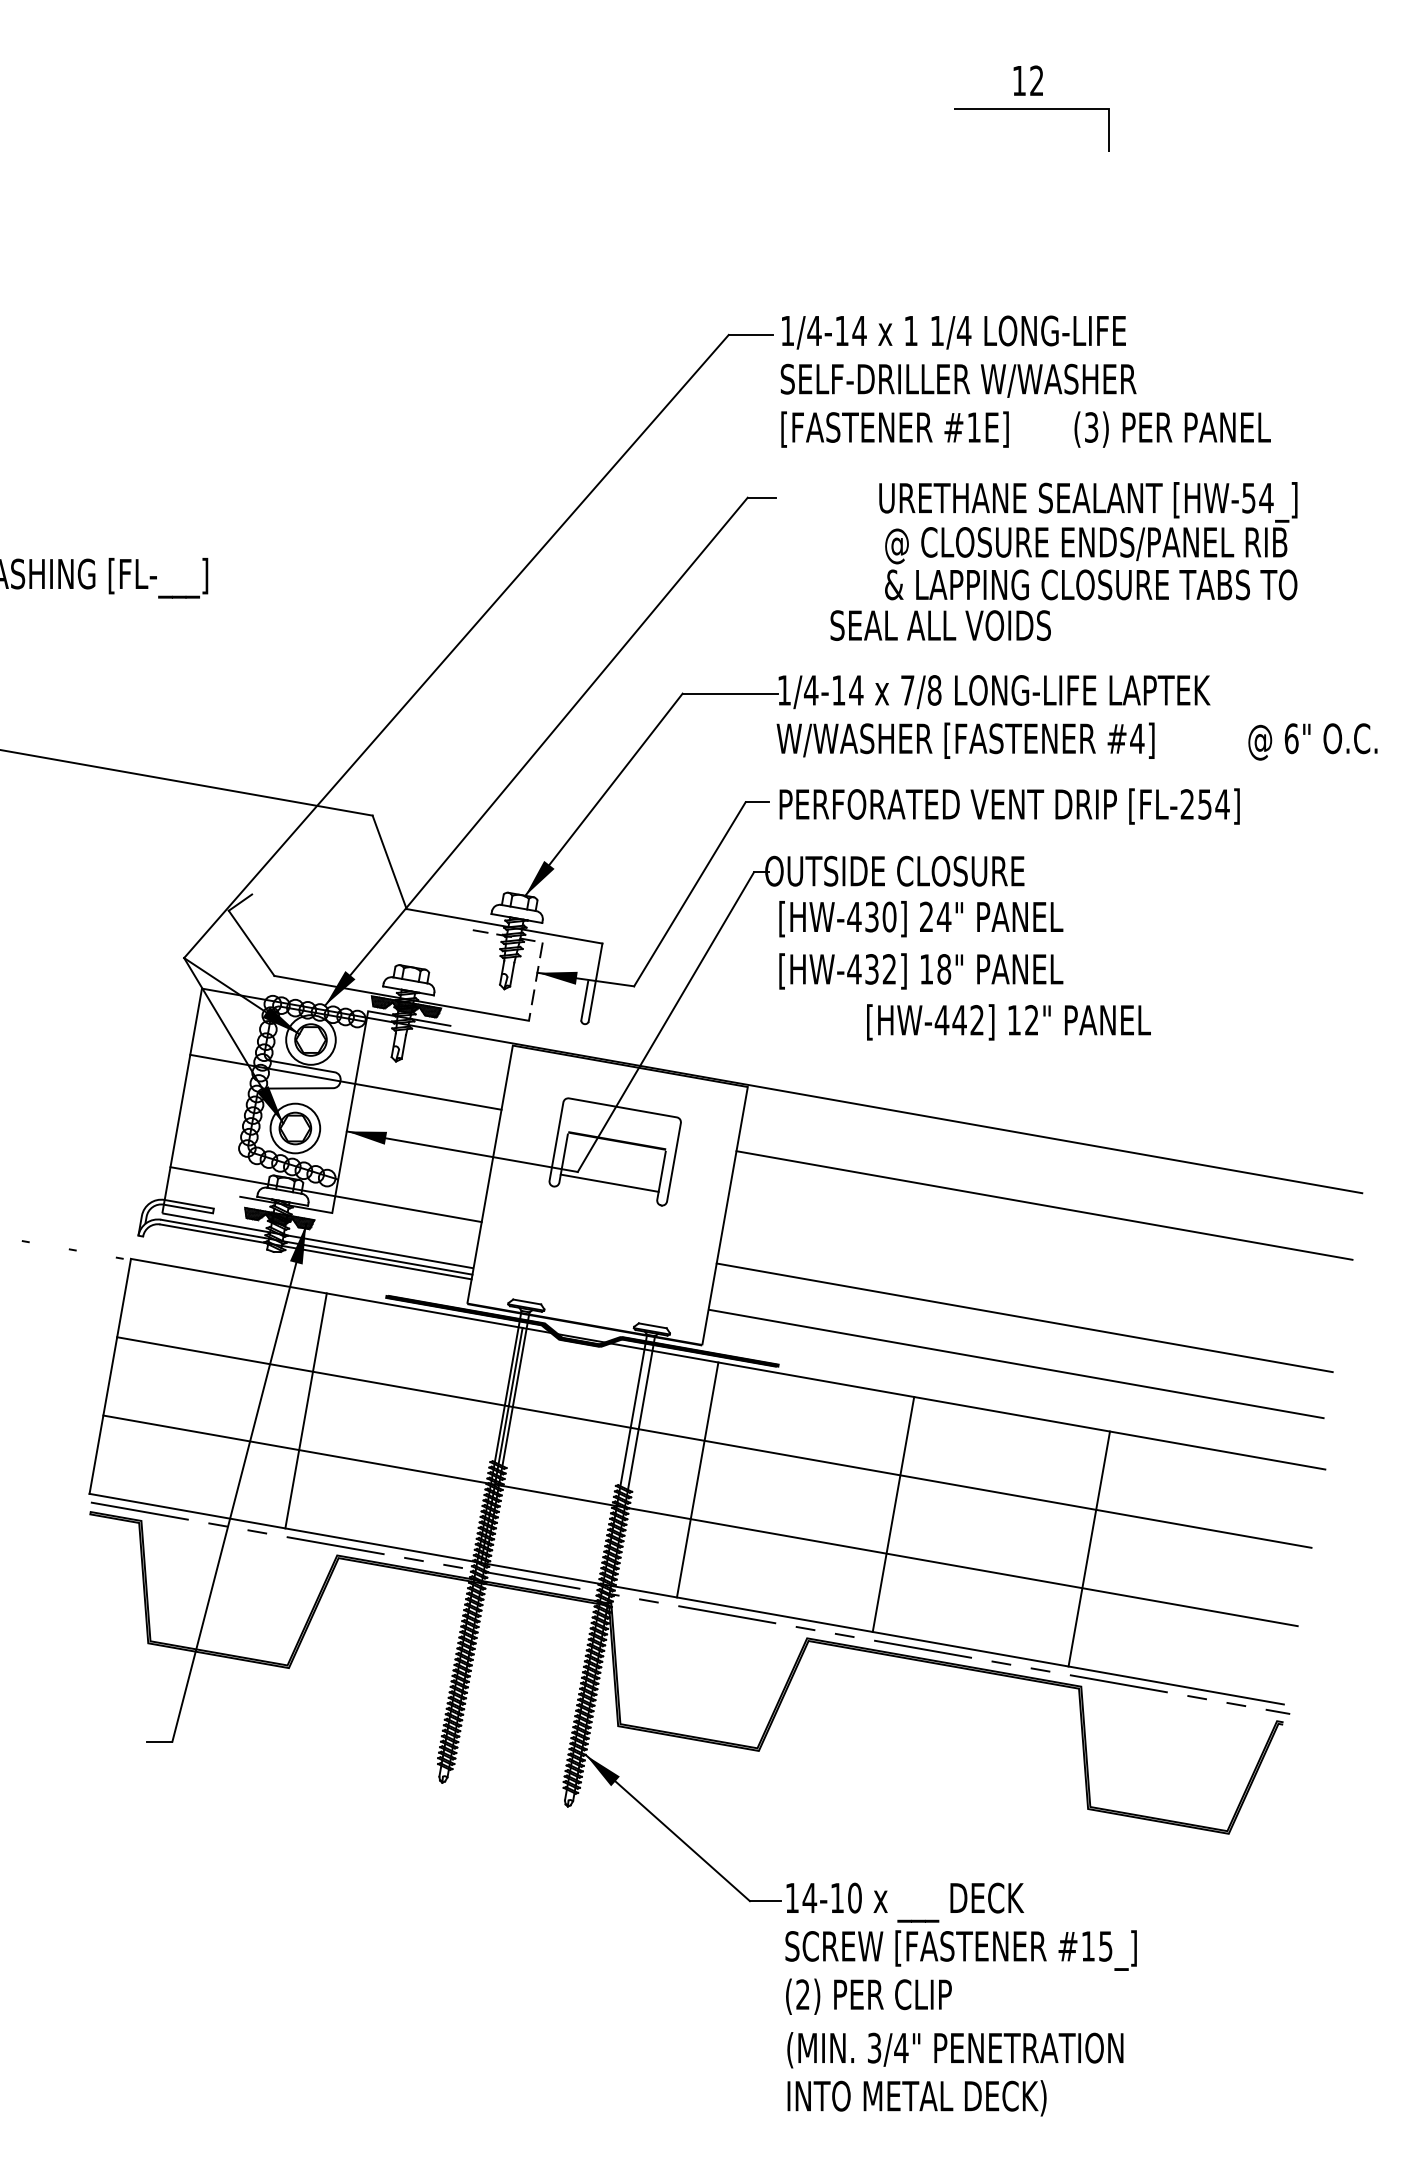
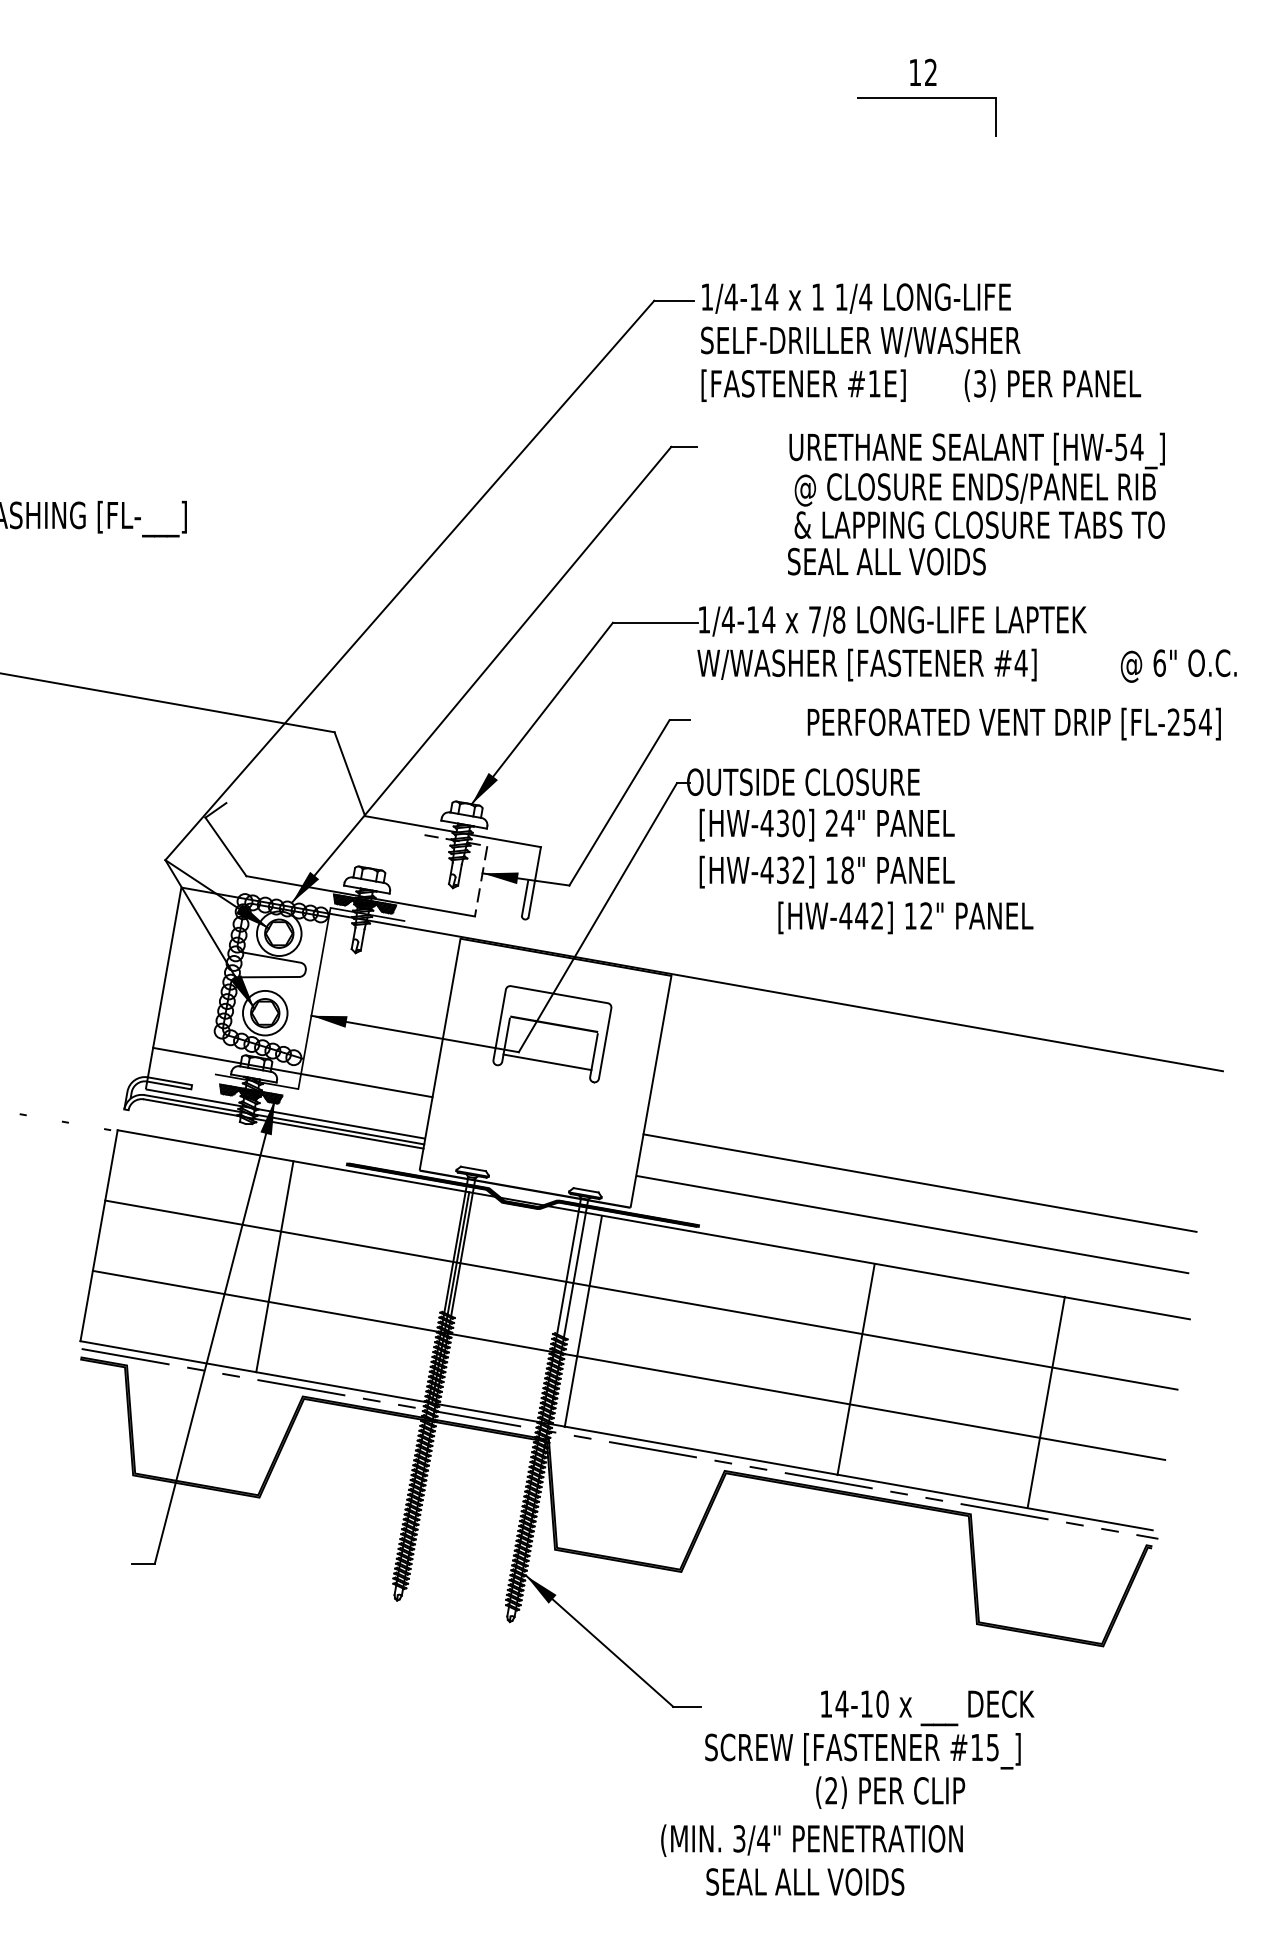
text: (940, 625) -> (886, 561), moved
text: (1009, 806) -> (1014, 724), moved
line: (345, 1081) -> (310, 970), removed
line: (1044, 1205) -> (937, 1082), removed
line: (697, 1479) -> (583, 1321), moved
line: (893, 1514) -> (856, 1369), moved
line: (1089, 1548) -> (1046, 1401), moved
text: (905, 1902) -> (927, 1708), moved
text: (868, 1996) -> (890, 1792), moved
text: (955, 2050) -> (812, 1840), moved
text: (916, 2098) -> (822, 1884), INTO METAL DECK) -> SEAL ALL VOIDS

